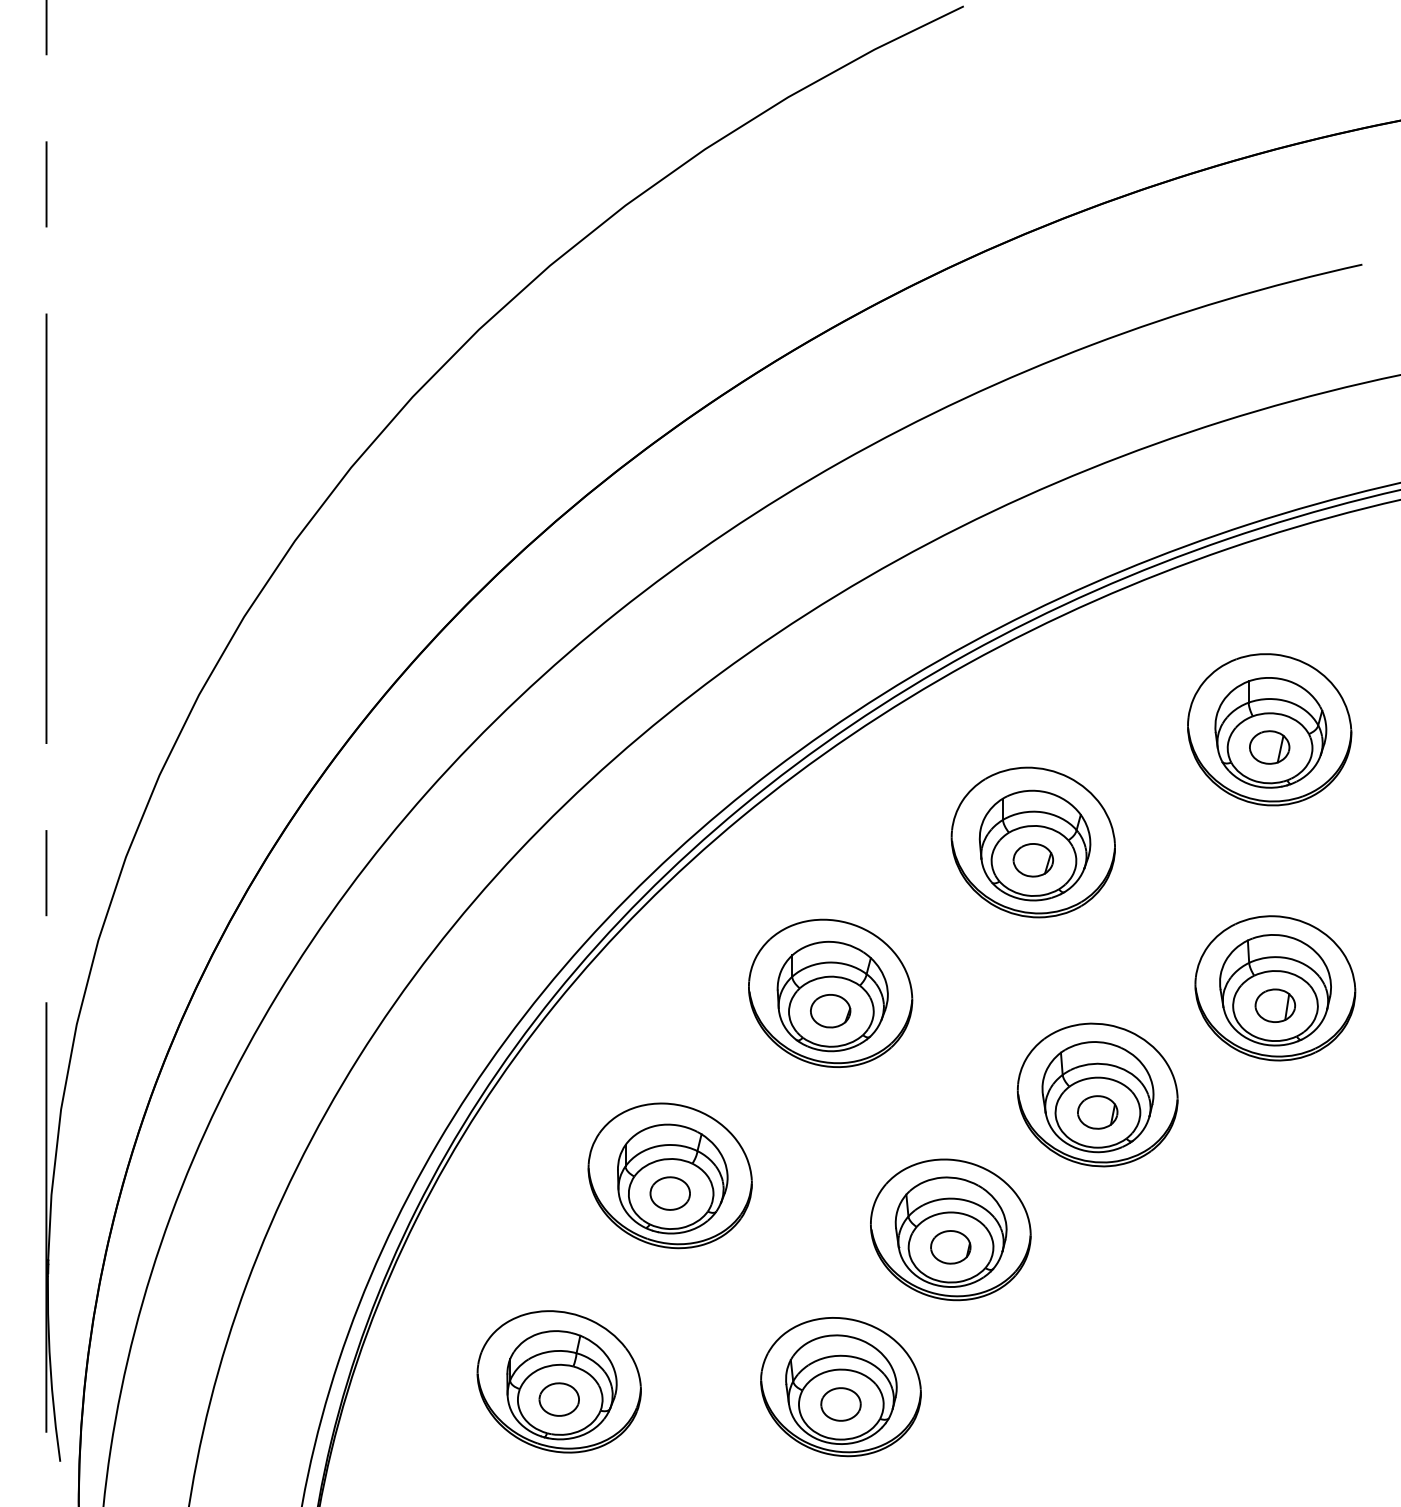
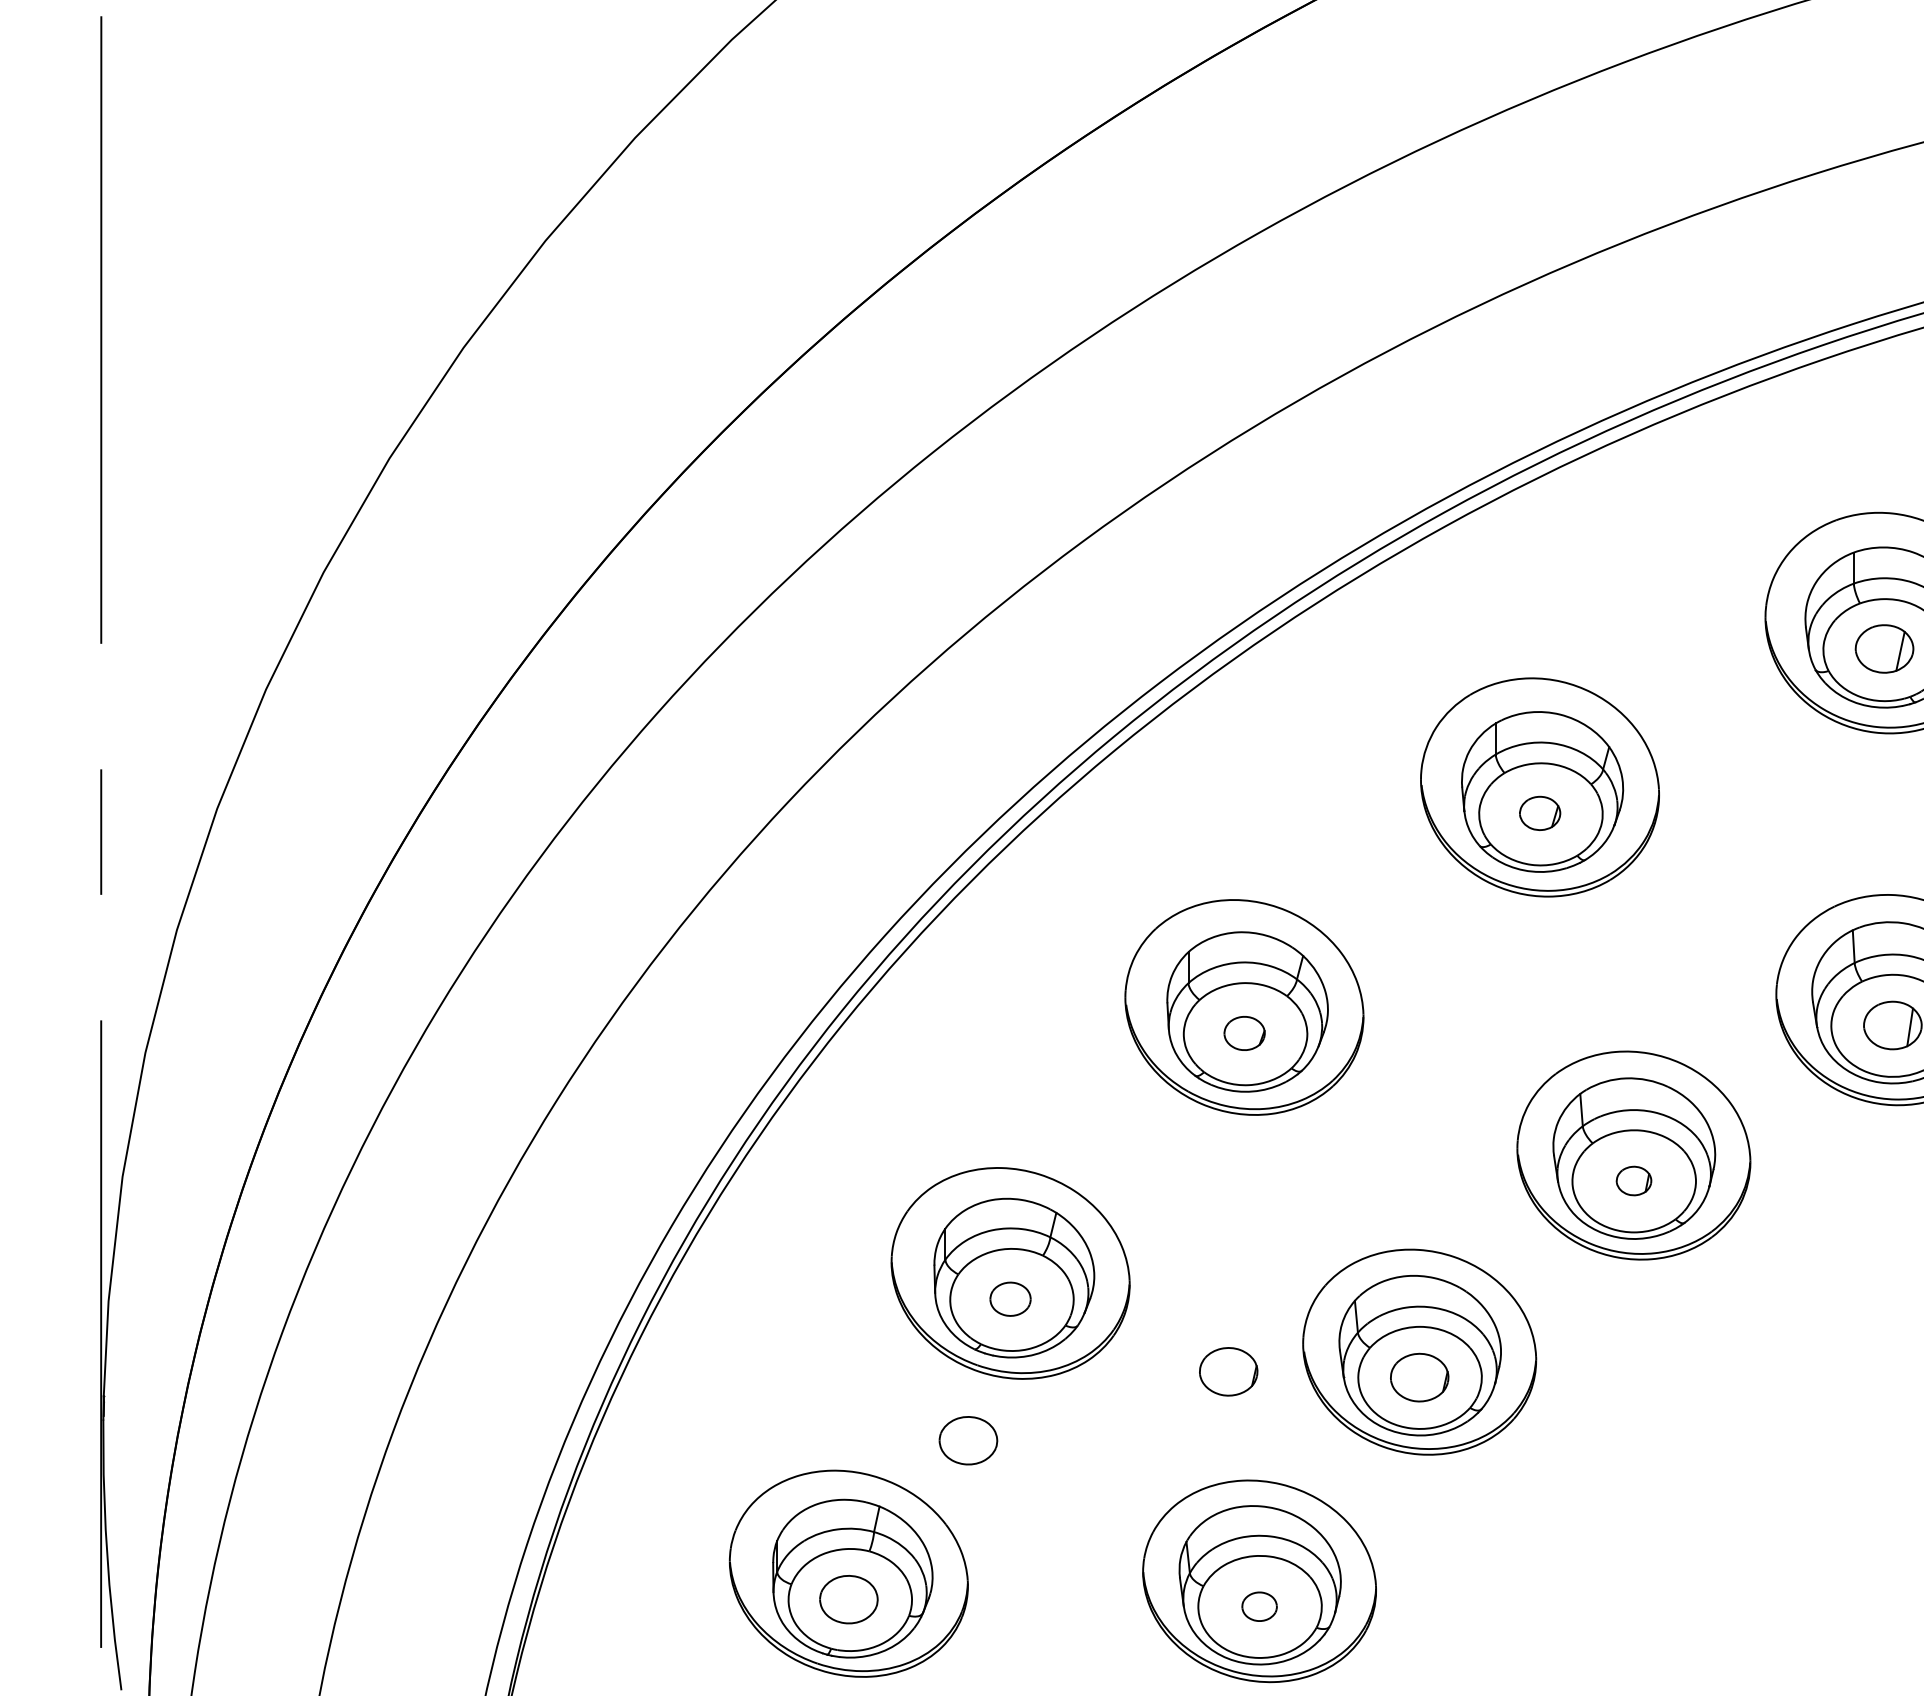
part: (1033, 860) -> (1540, 813), size x0.7
part: (830, 1011) -> (1244, 1033), size x0.7
part: (1097, 1112) -> (1633, 1181), size x0.6
part: (669, 1193) -> (1009, 1299), size x0.7
part: (819, 1243) -> (1228, 1372), added
part: (640, 1290) -> (967, 1440), added
part: (840, 1404) -> (1258, 1606), size x0.6

